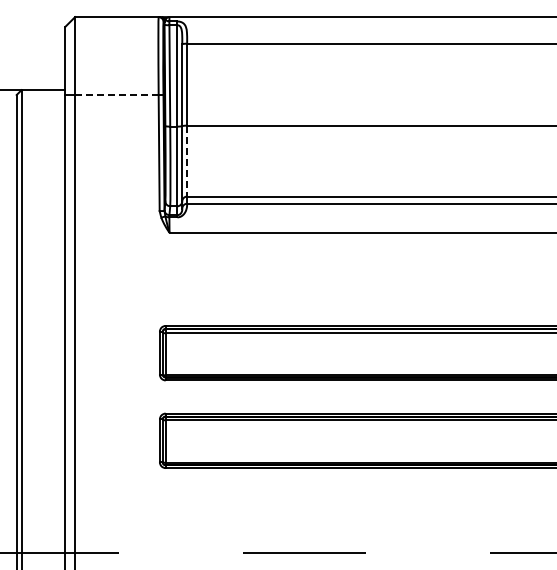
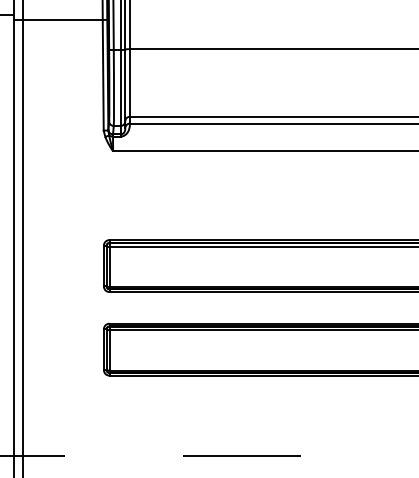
line: (116, 95) -> (62, 20), dashed -> solid
line: (187, 161) -> (130, 83), dashed -> solid

